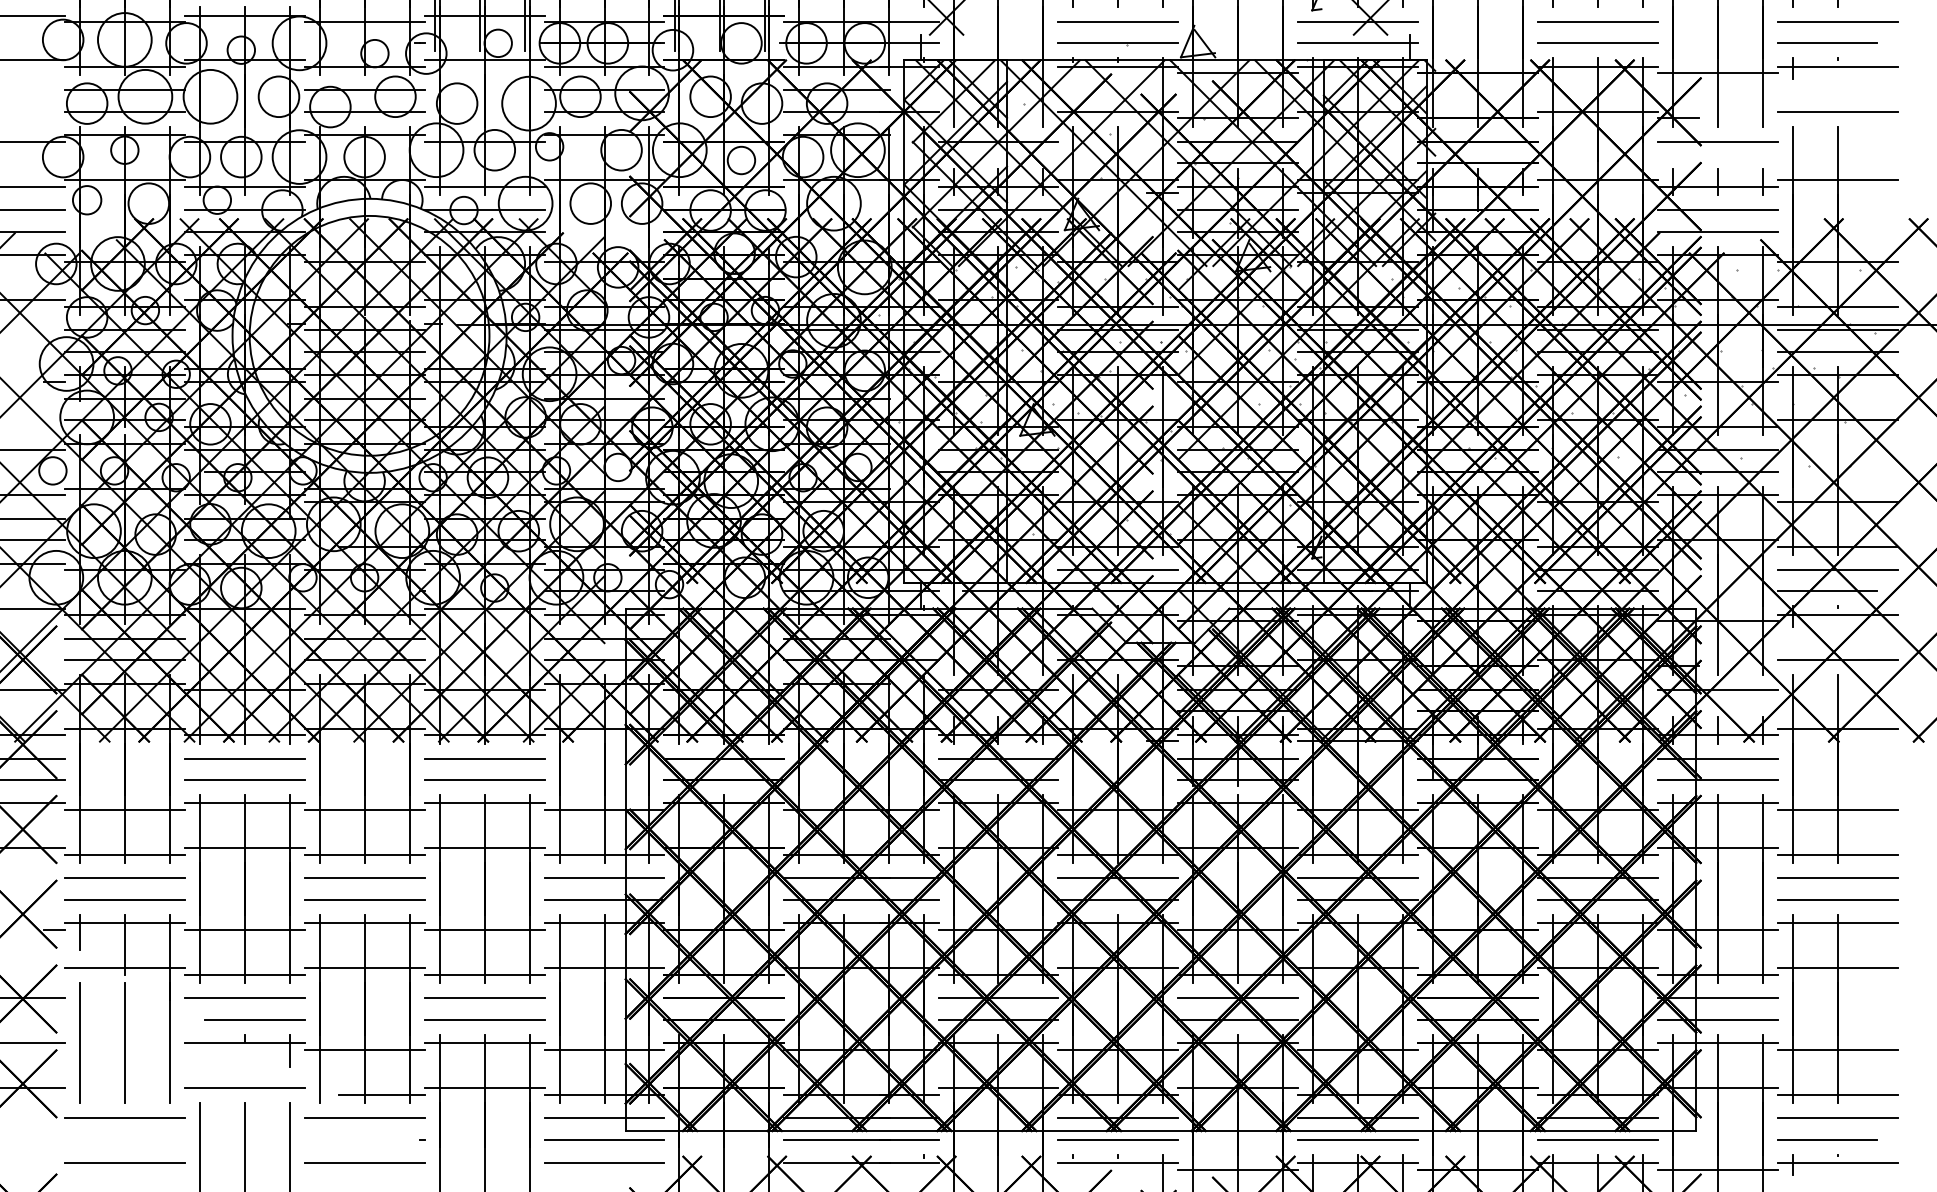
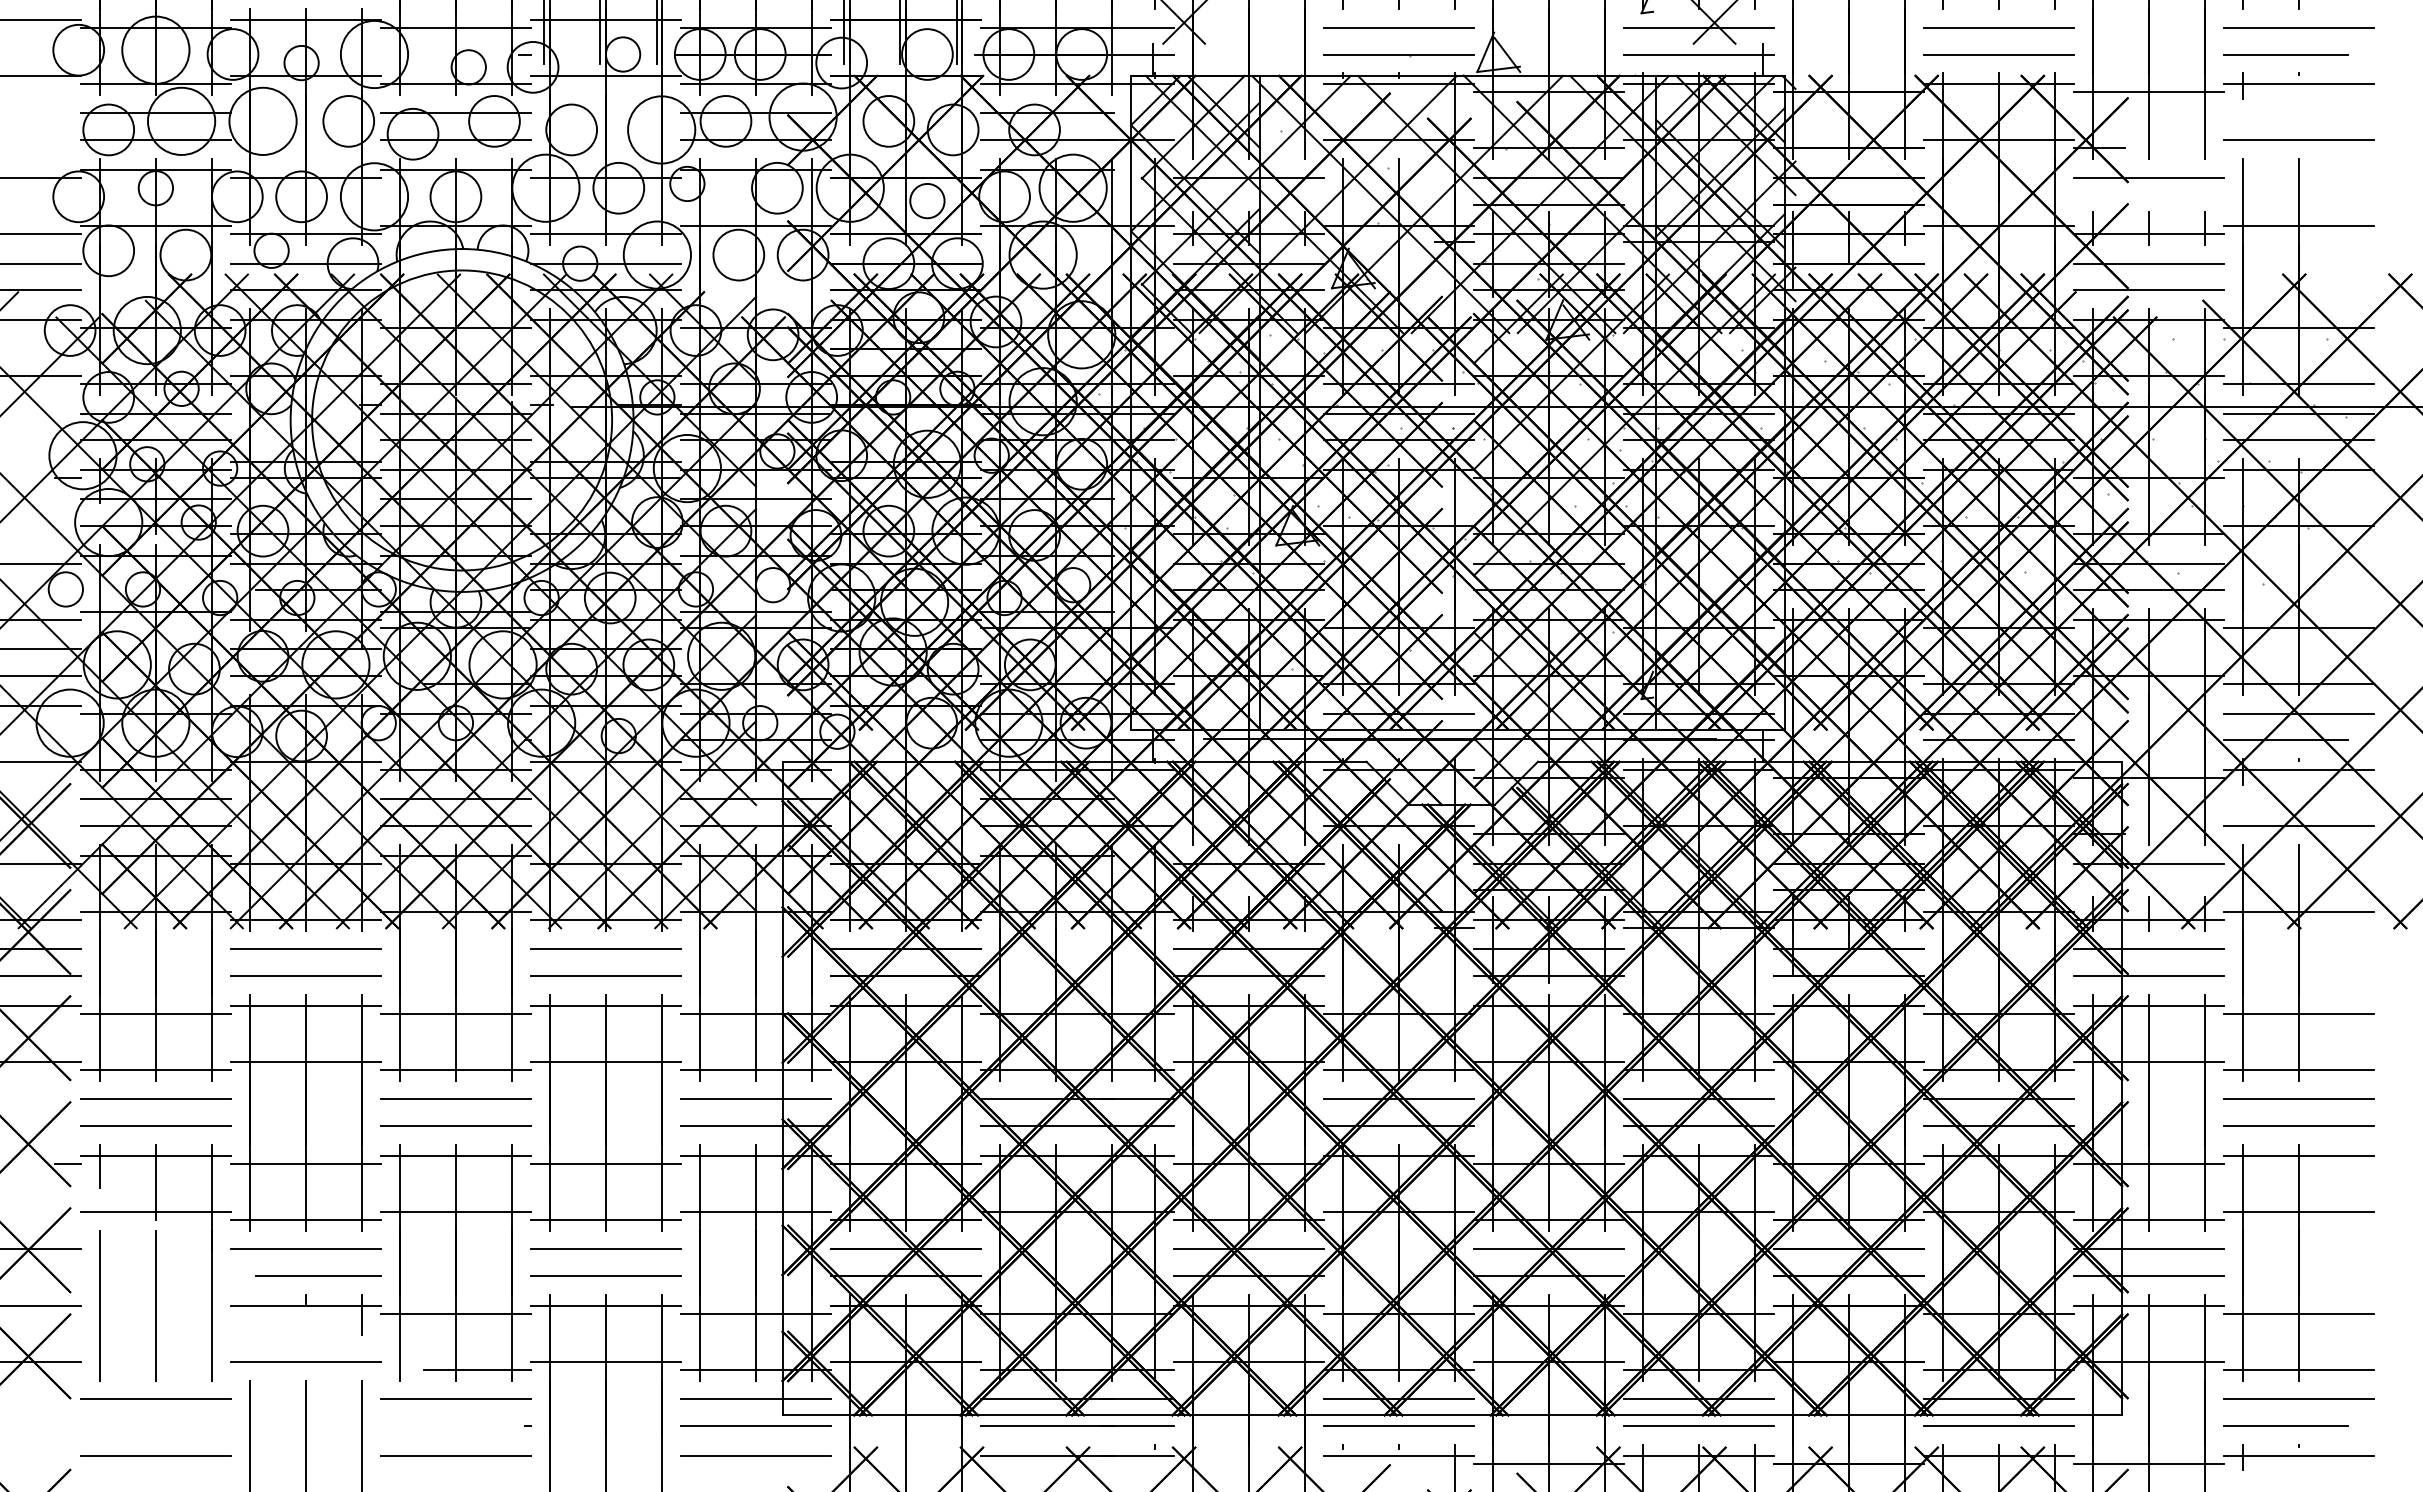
circle: (86, 199) -> (108, 250), size x1.43

